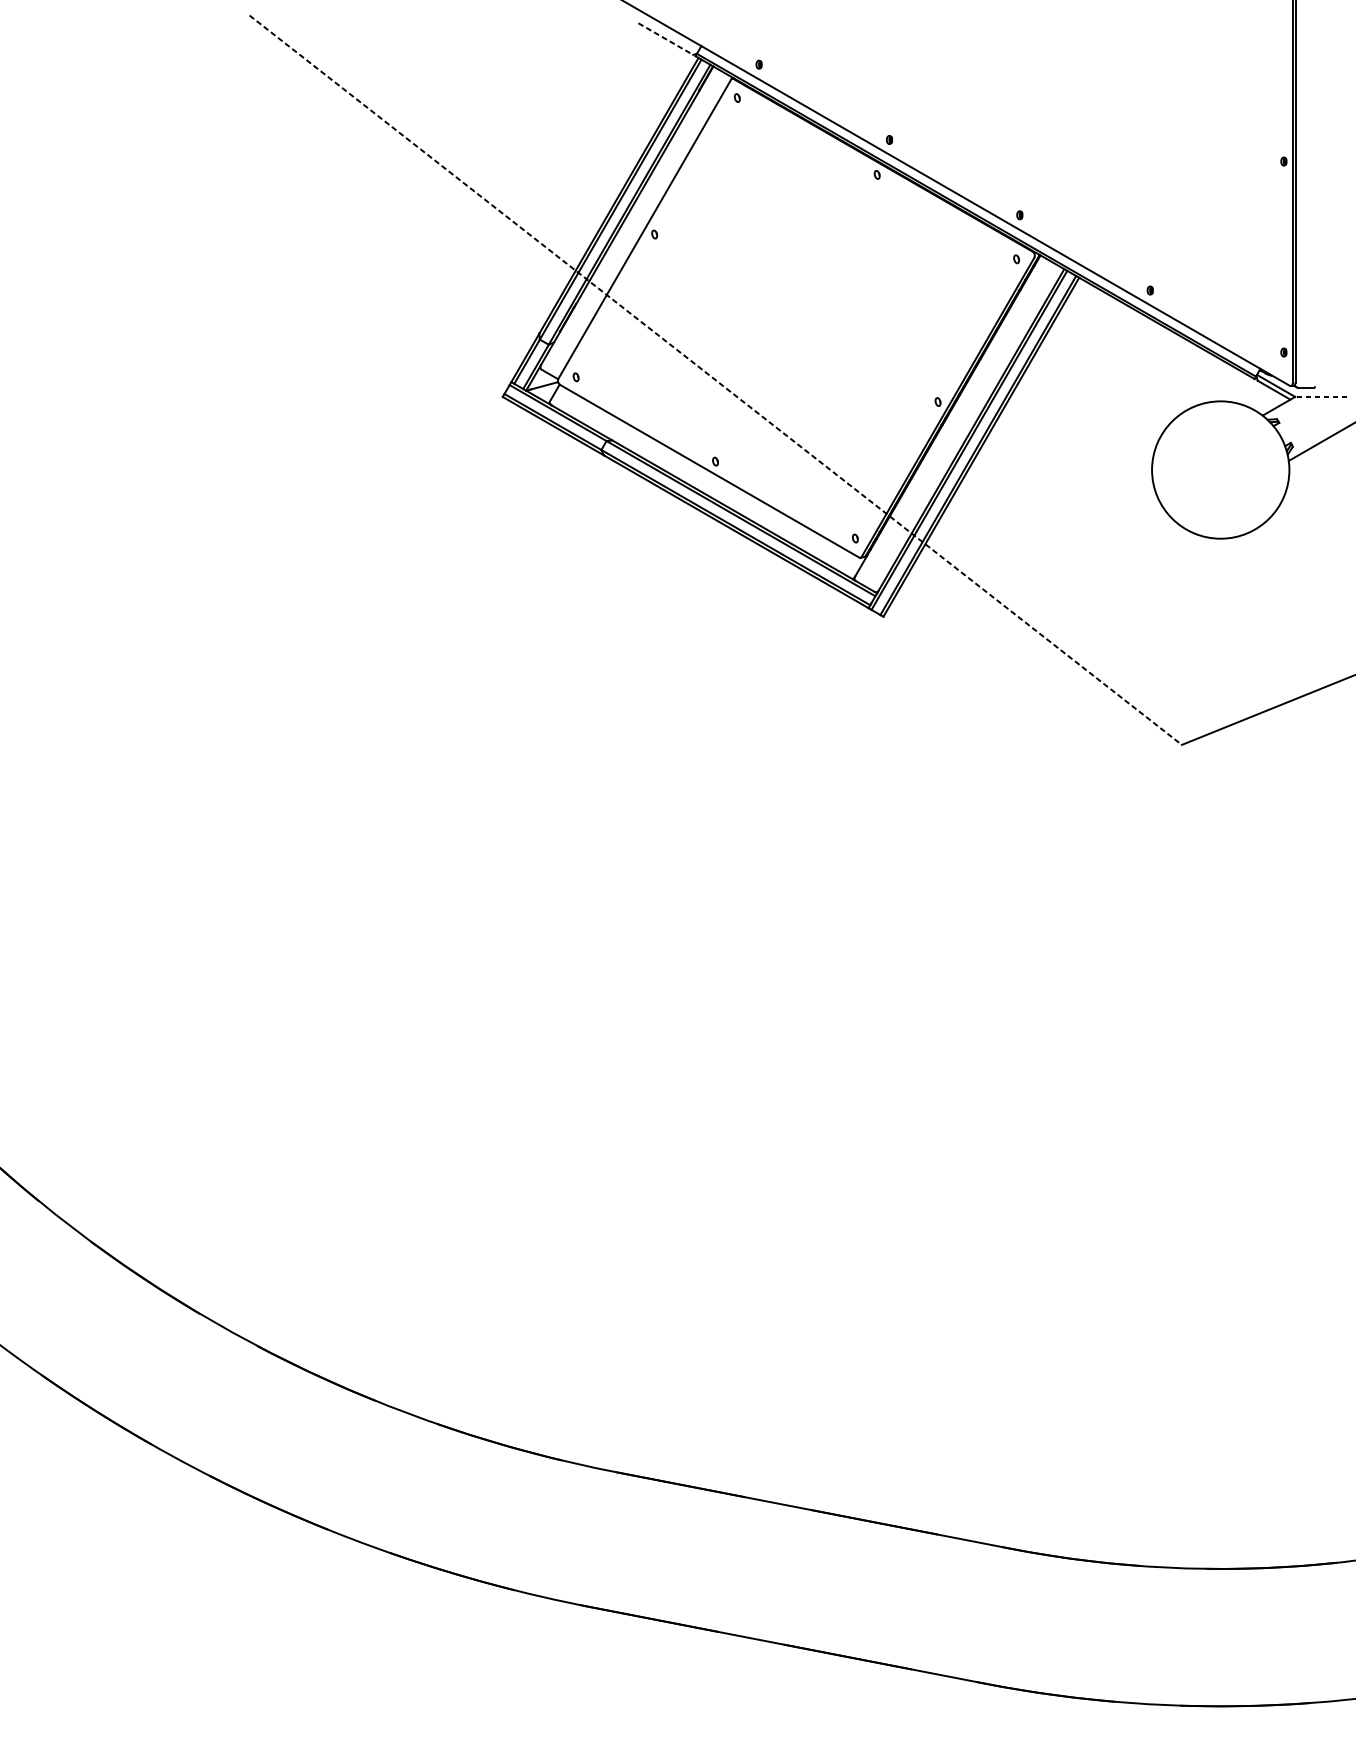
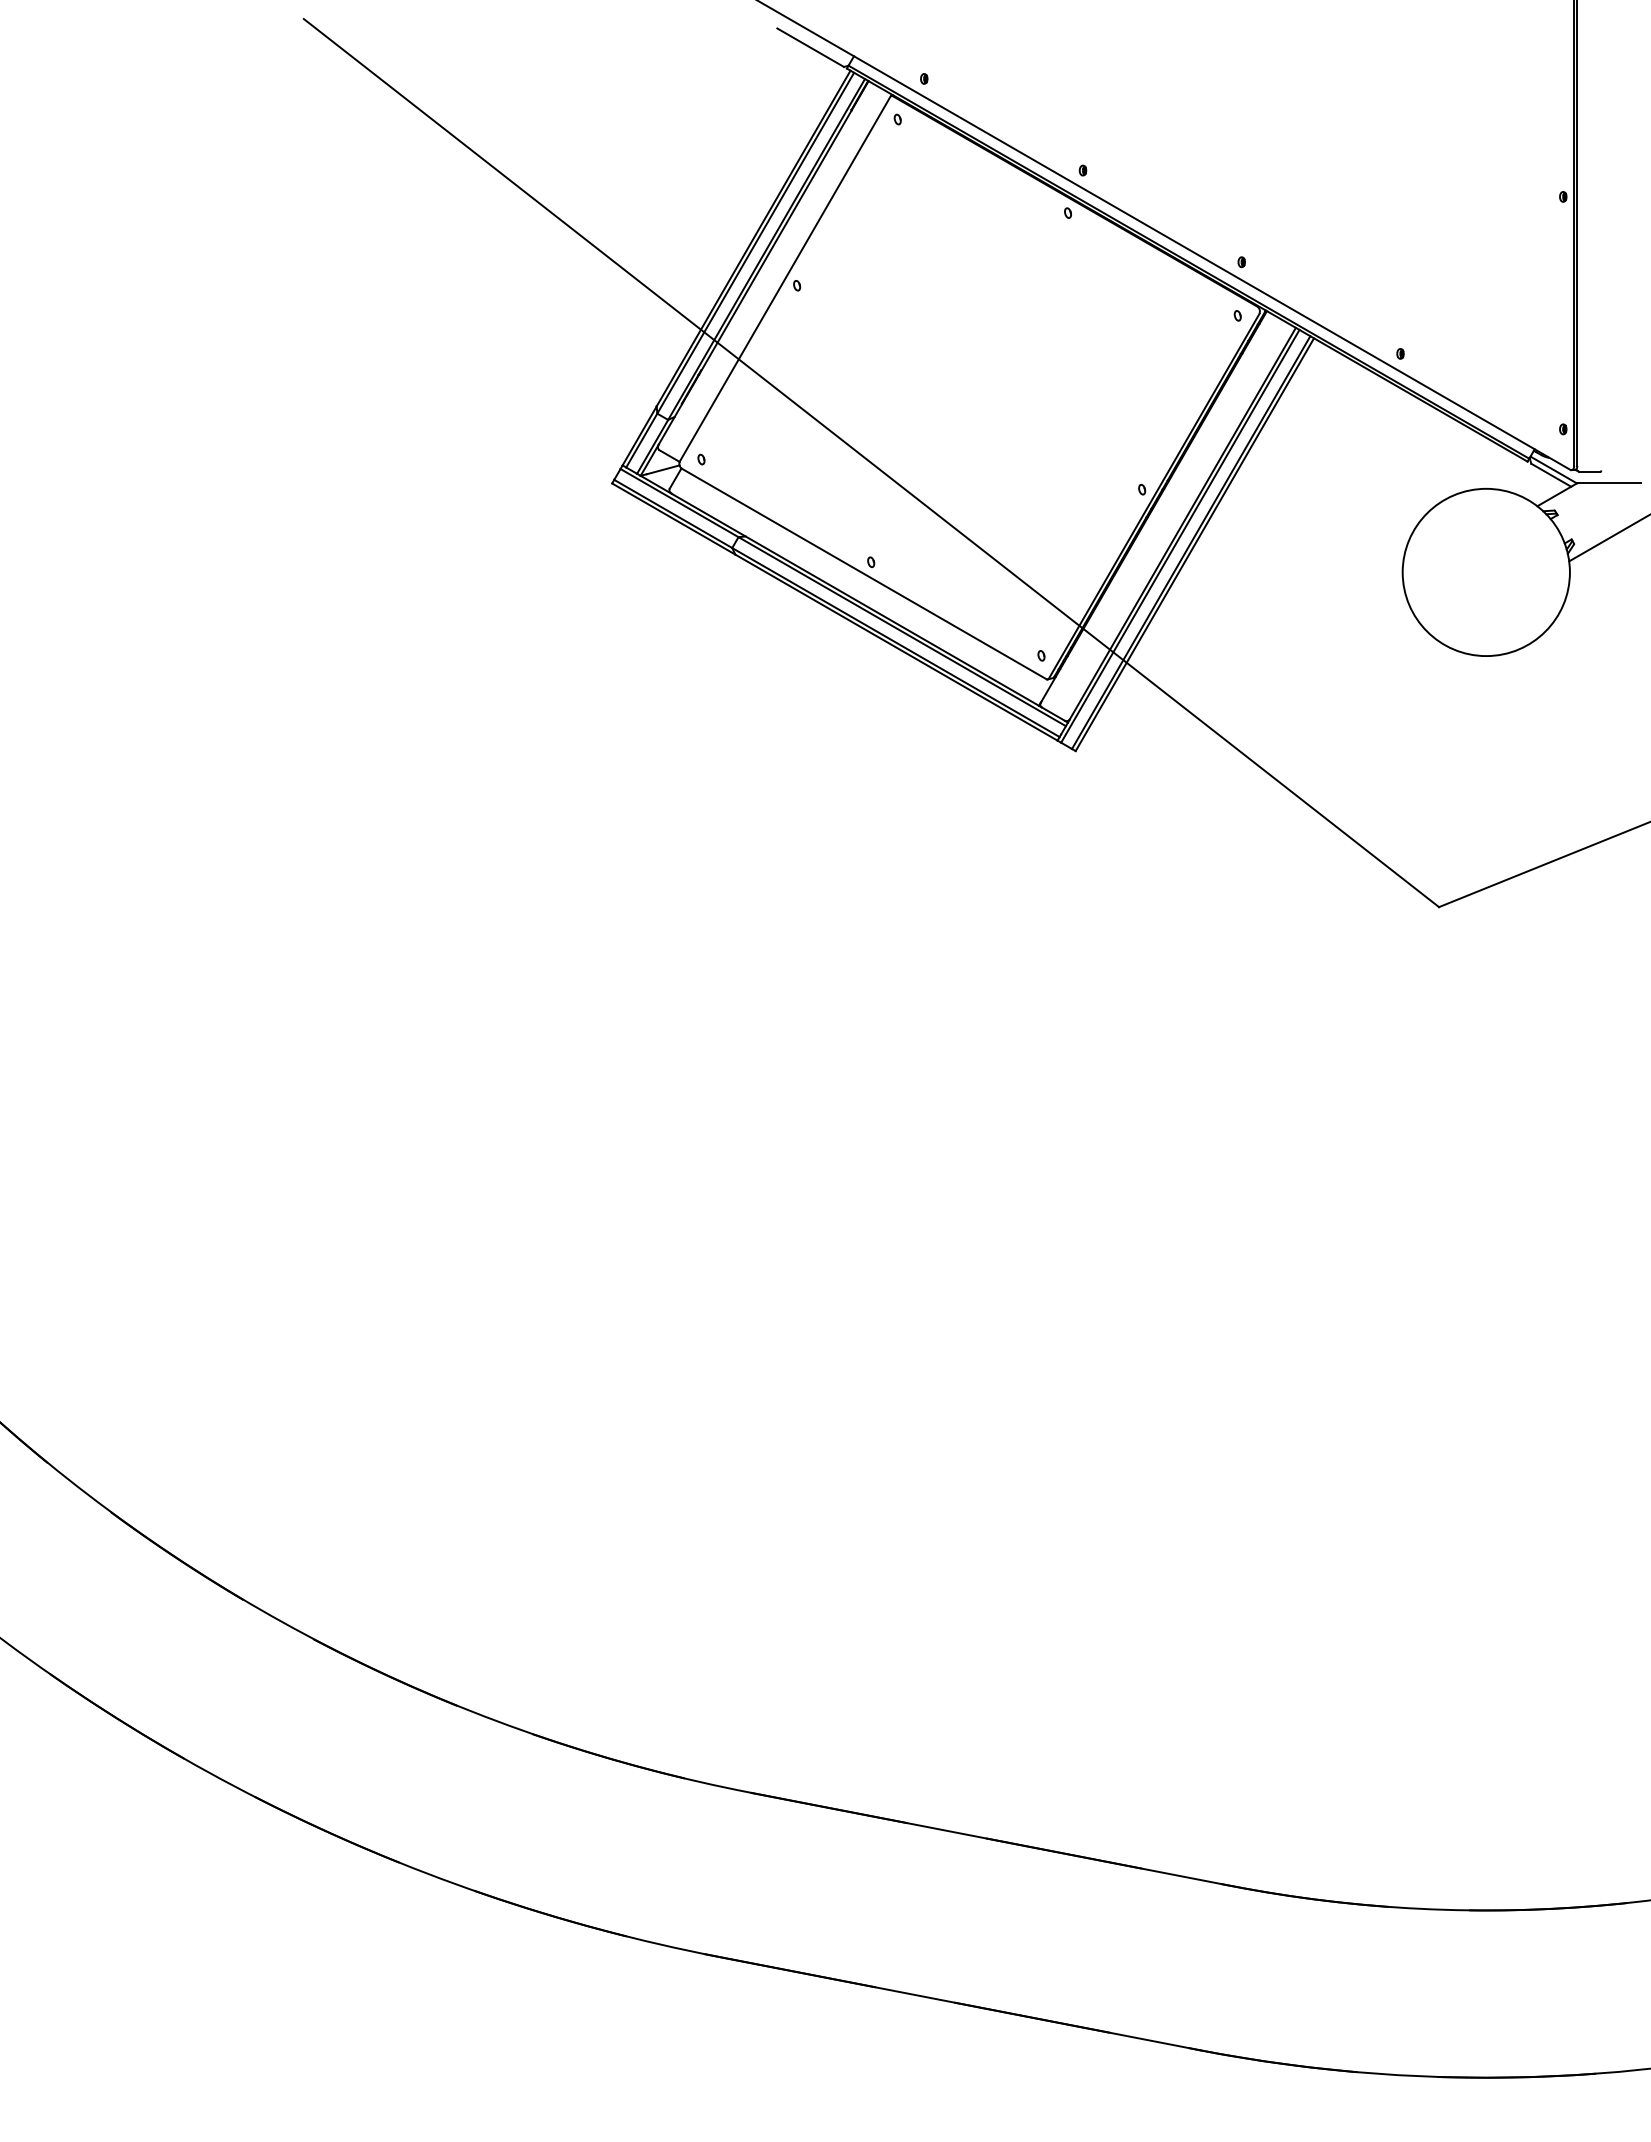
line: (666, 38) -> (811, 47), dashed -> solid
line: (715, 380) -> (871, 463), dashed -> solid
line: (1321, 396) -> (1608, 483), dashed -> solid

